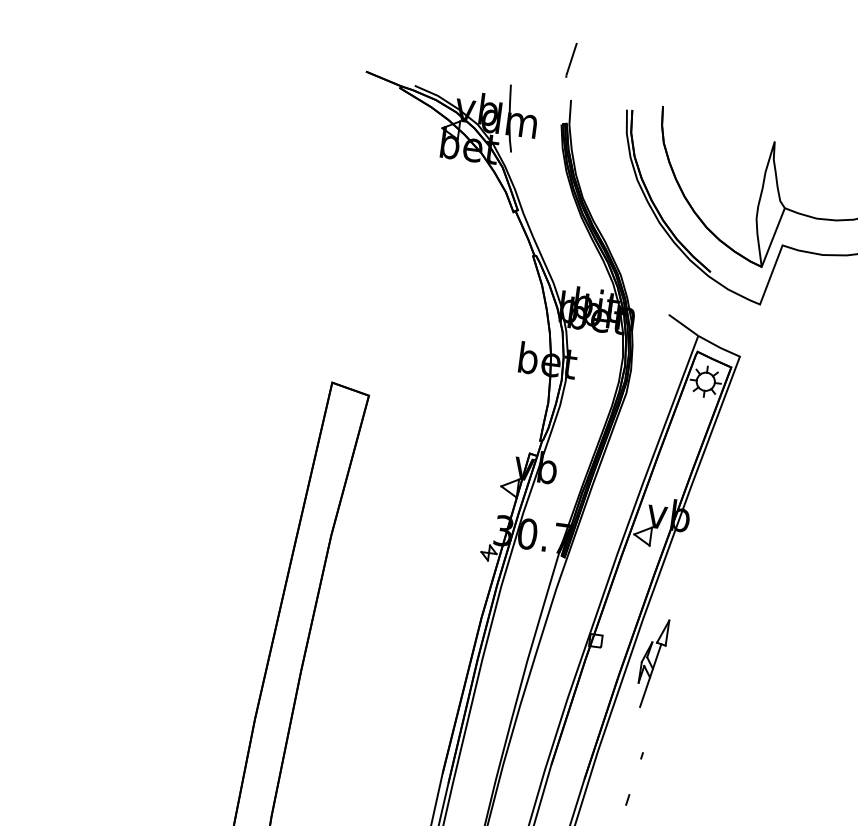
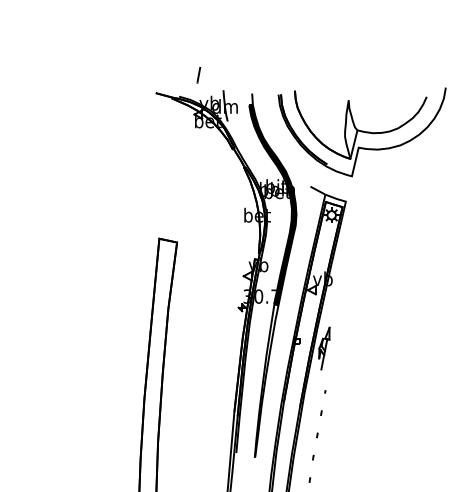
line: (570, 60) -> (198, 75), moved

